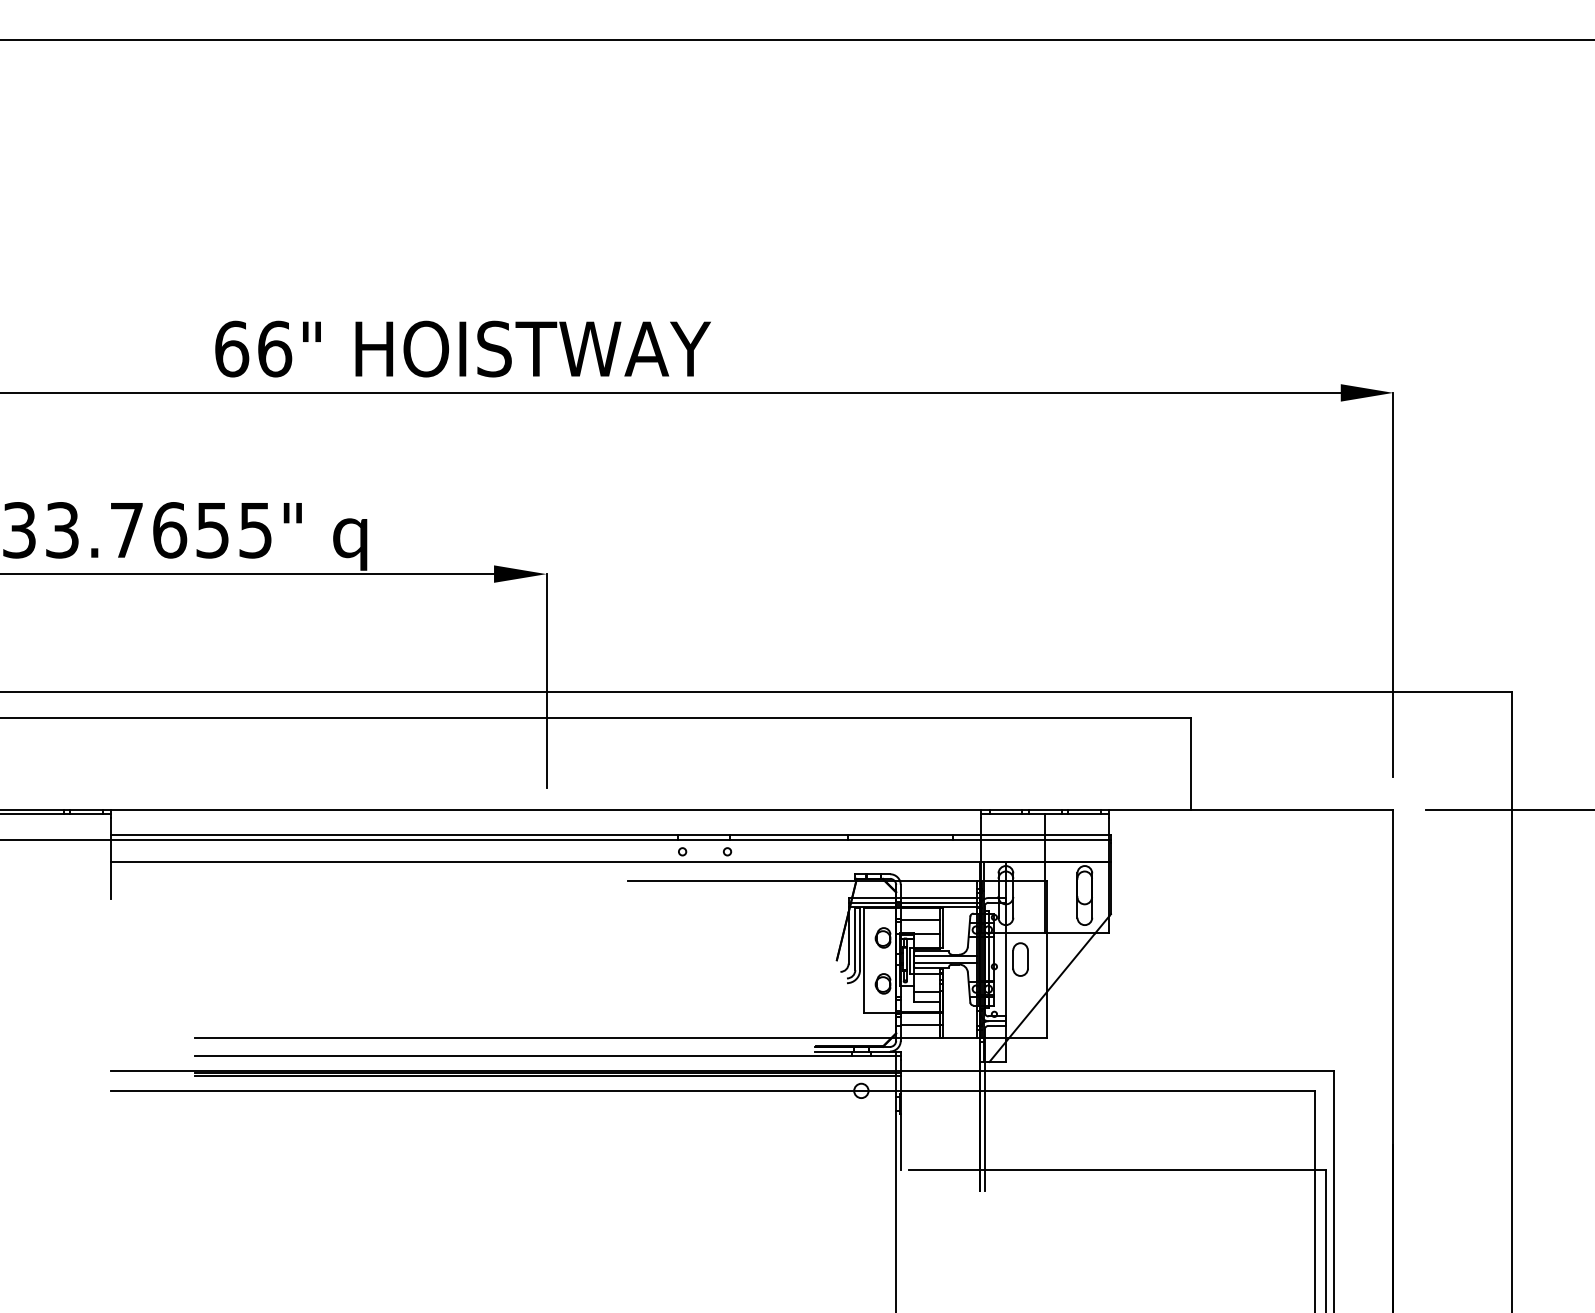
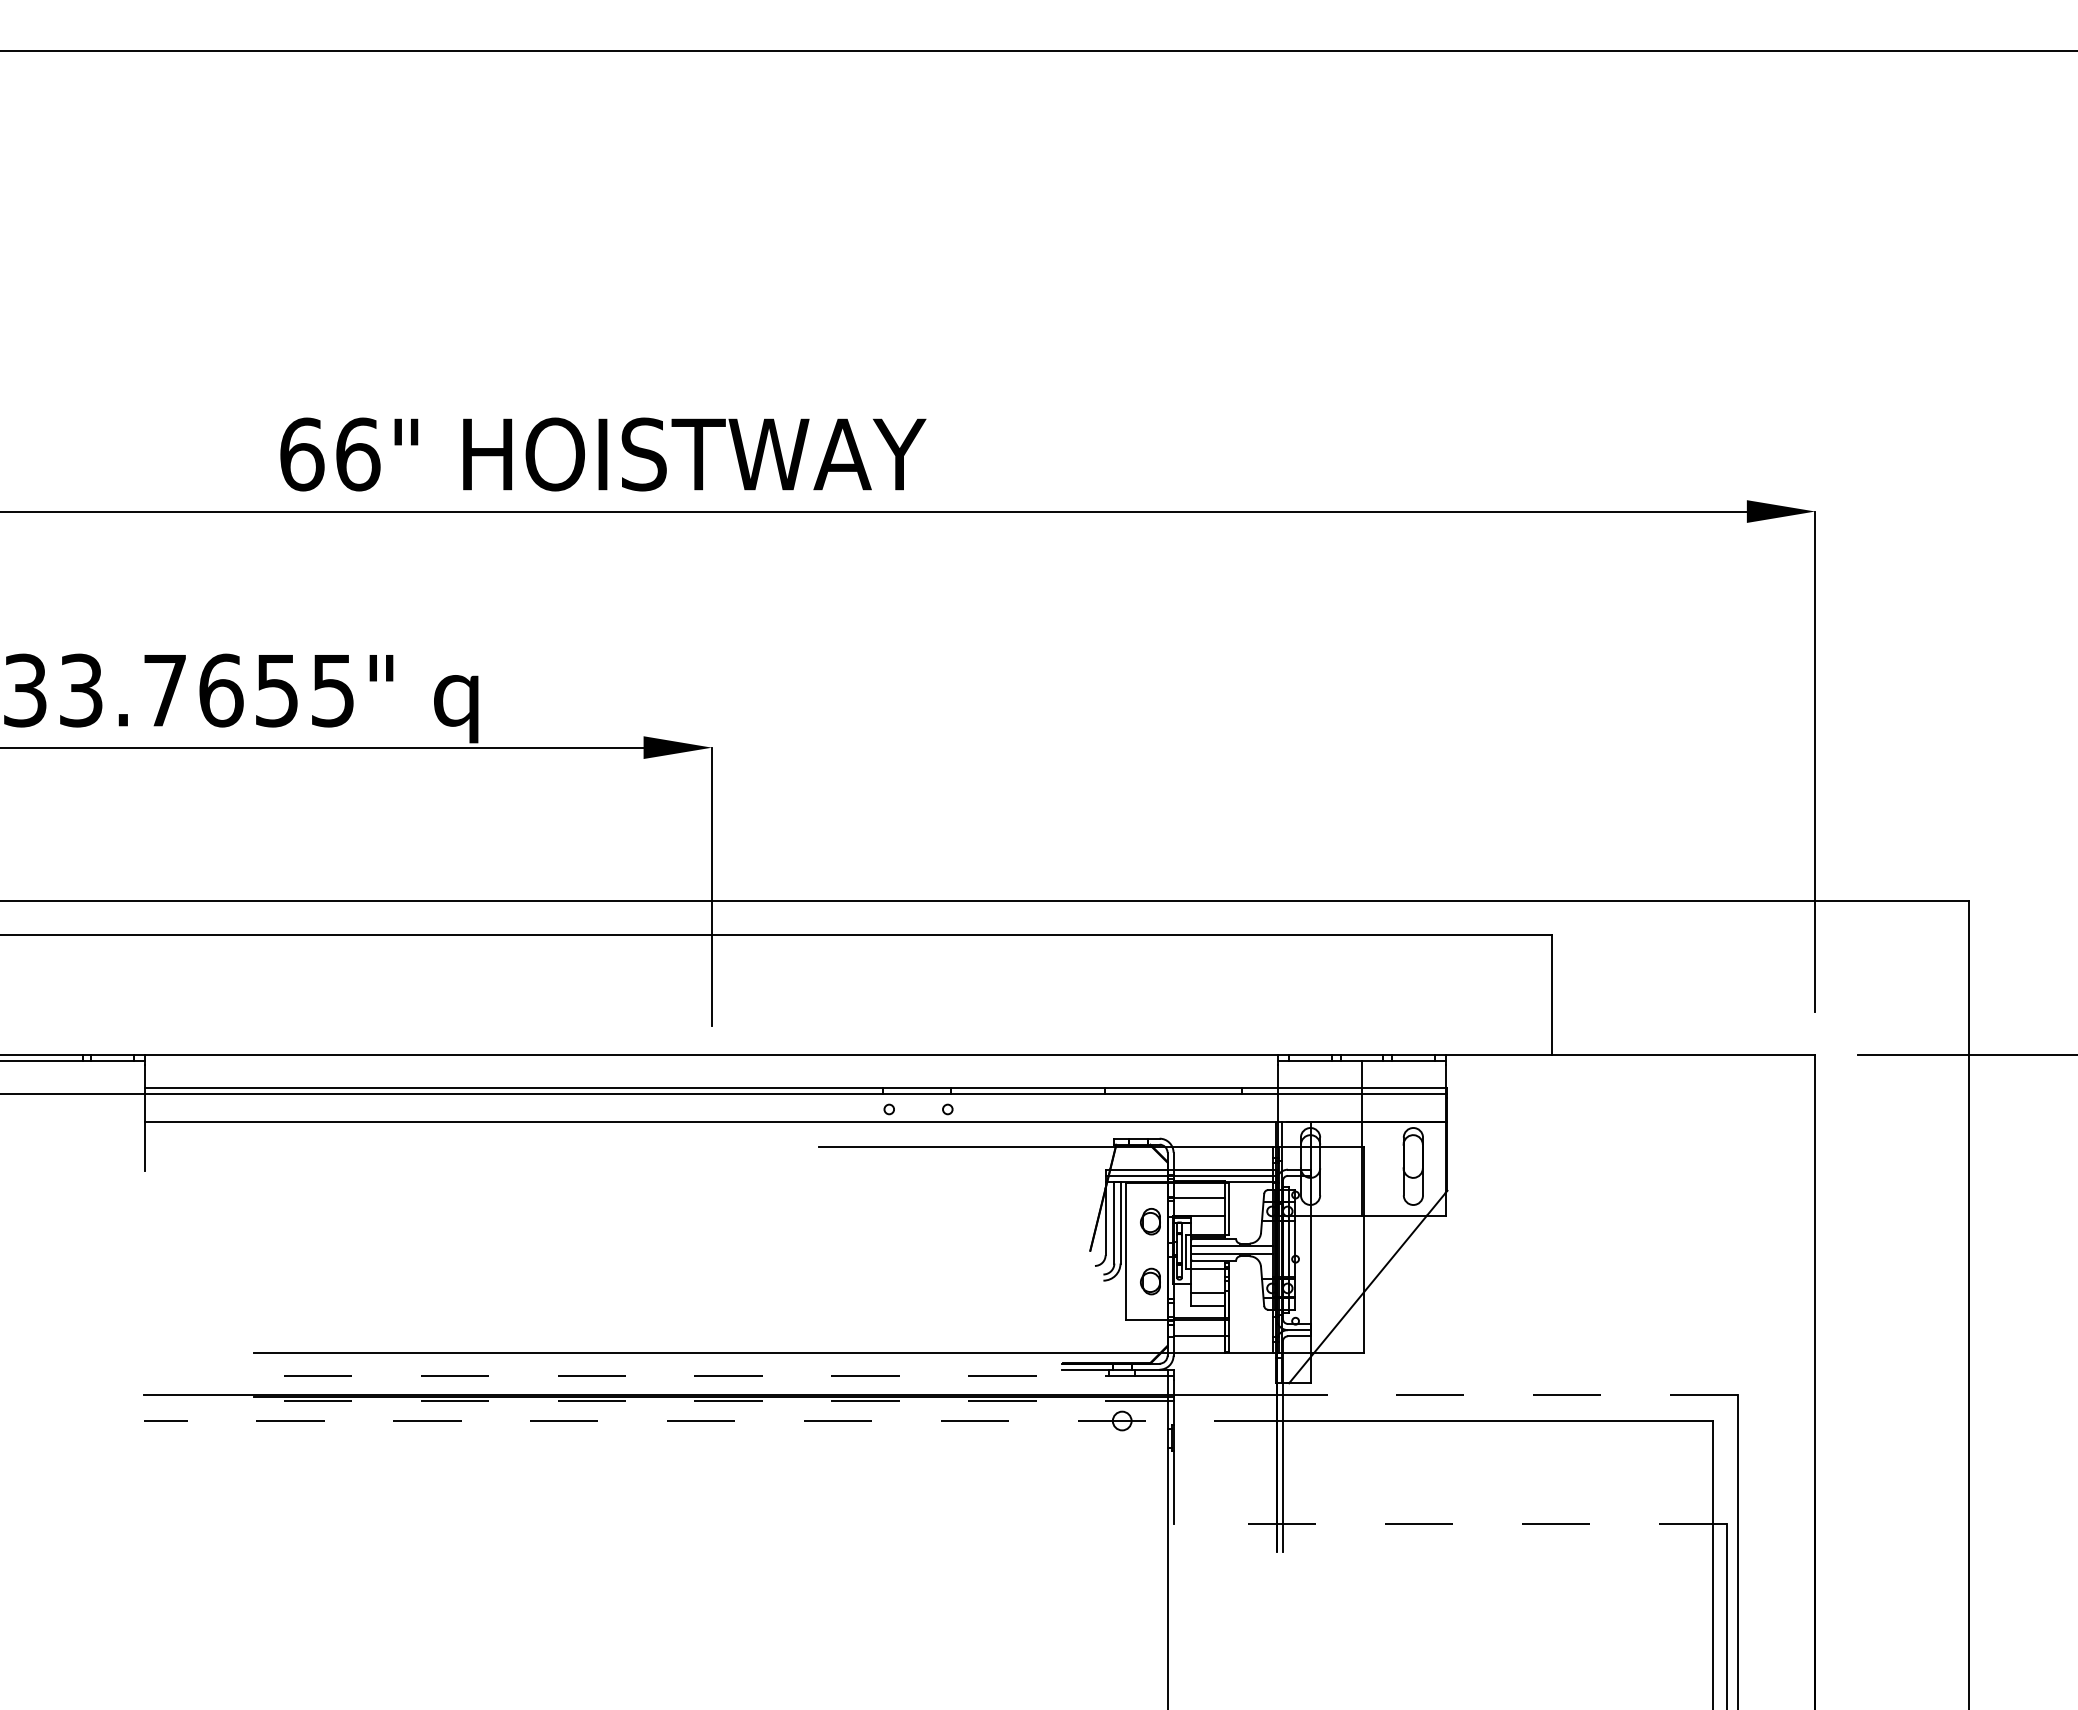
part: (1020, 959) -> (1329, 1249), removed
line: (547, 1055) -> (713, 1375), solid -> dashed
line: (1159, 1071) -> (1510, 1395), solid -> dashed
line: (547, 1075) -> (713, 1401), solid -> dashed
line: (547, 1091) -> (713, 1421), solid -> dashed
line: (1117, 1170) -> (1455, 1524), solid -> dashed

